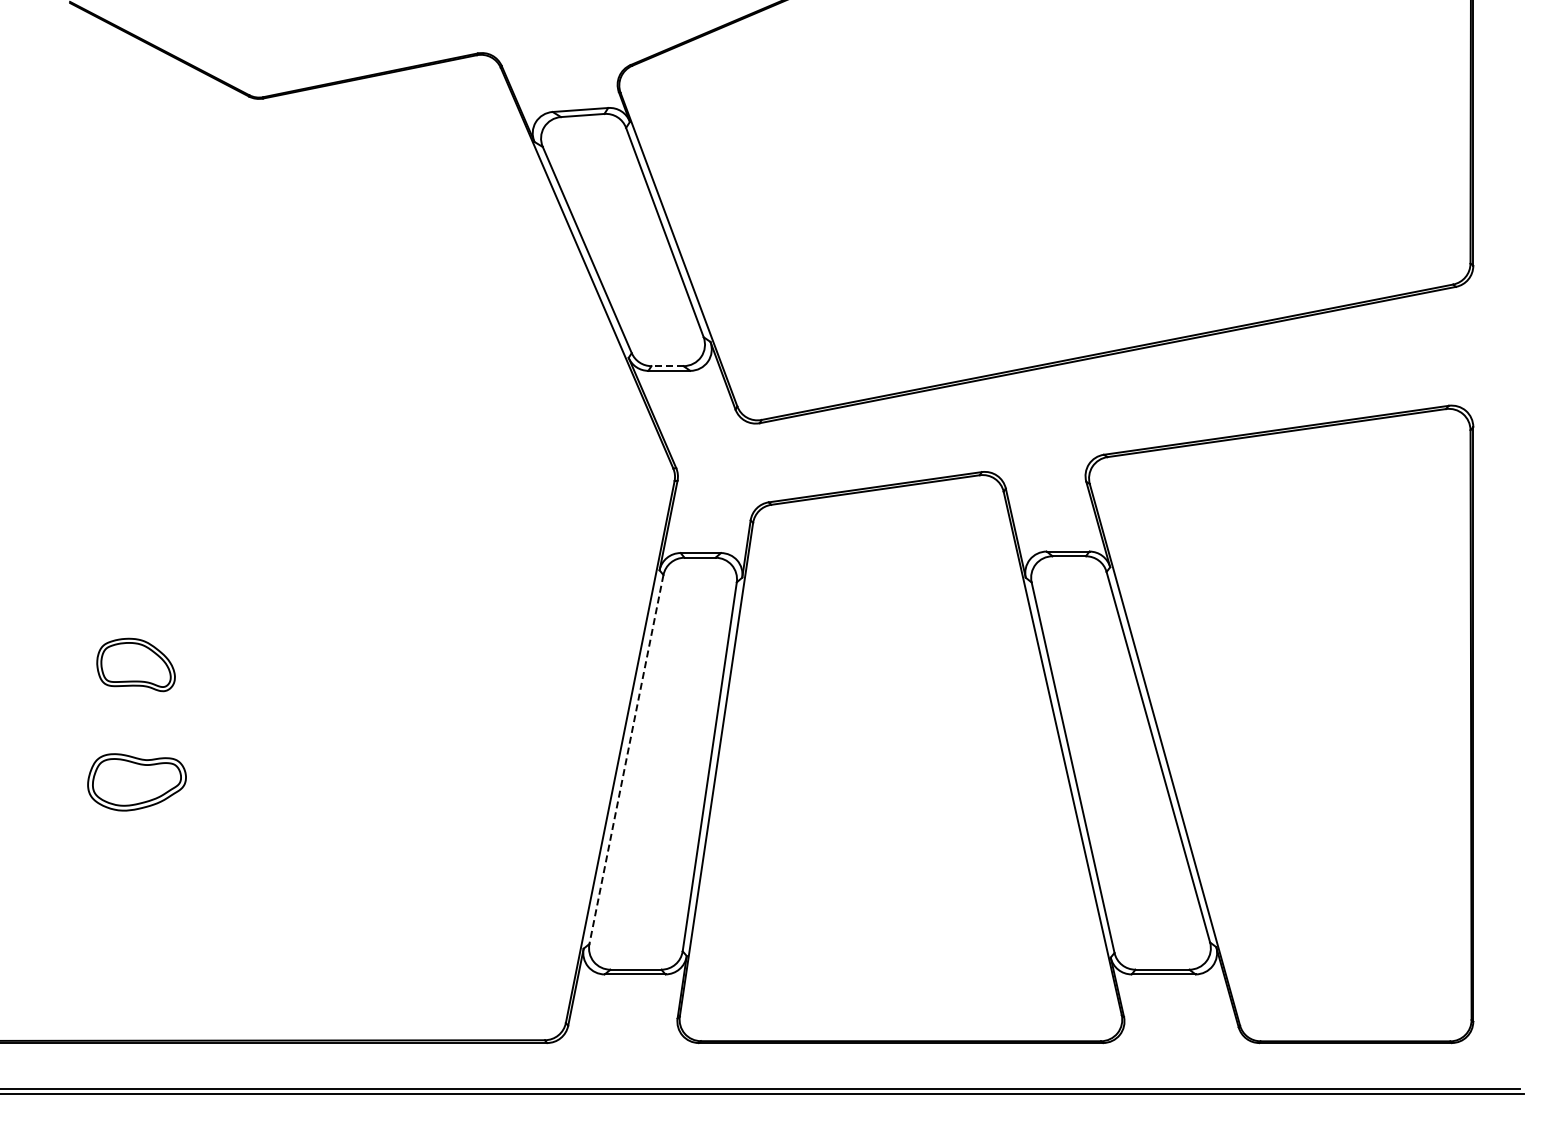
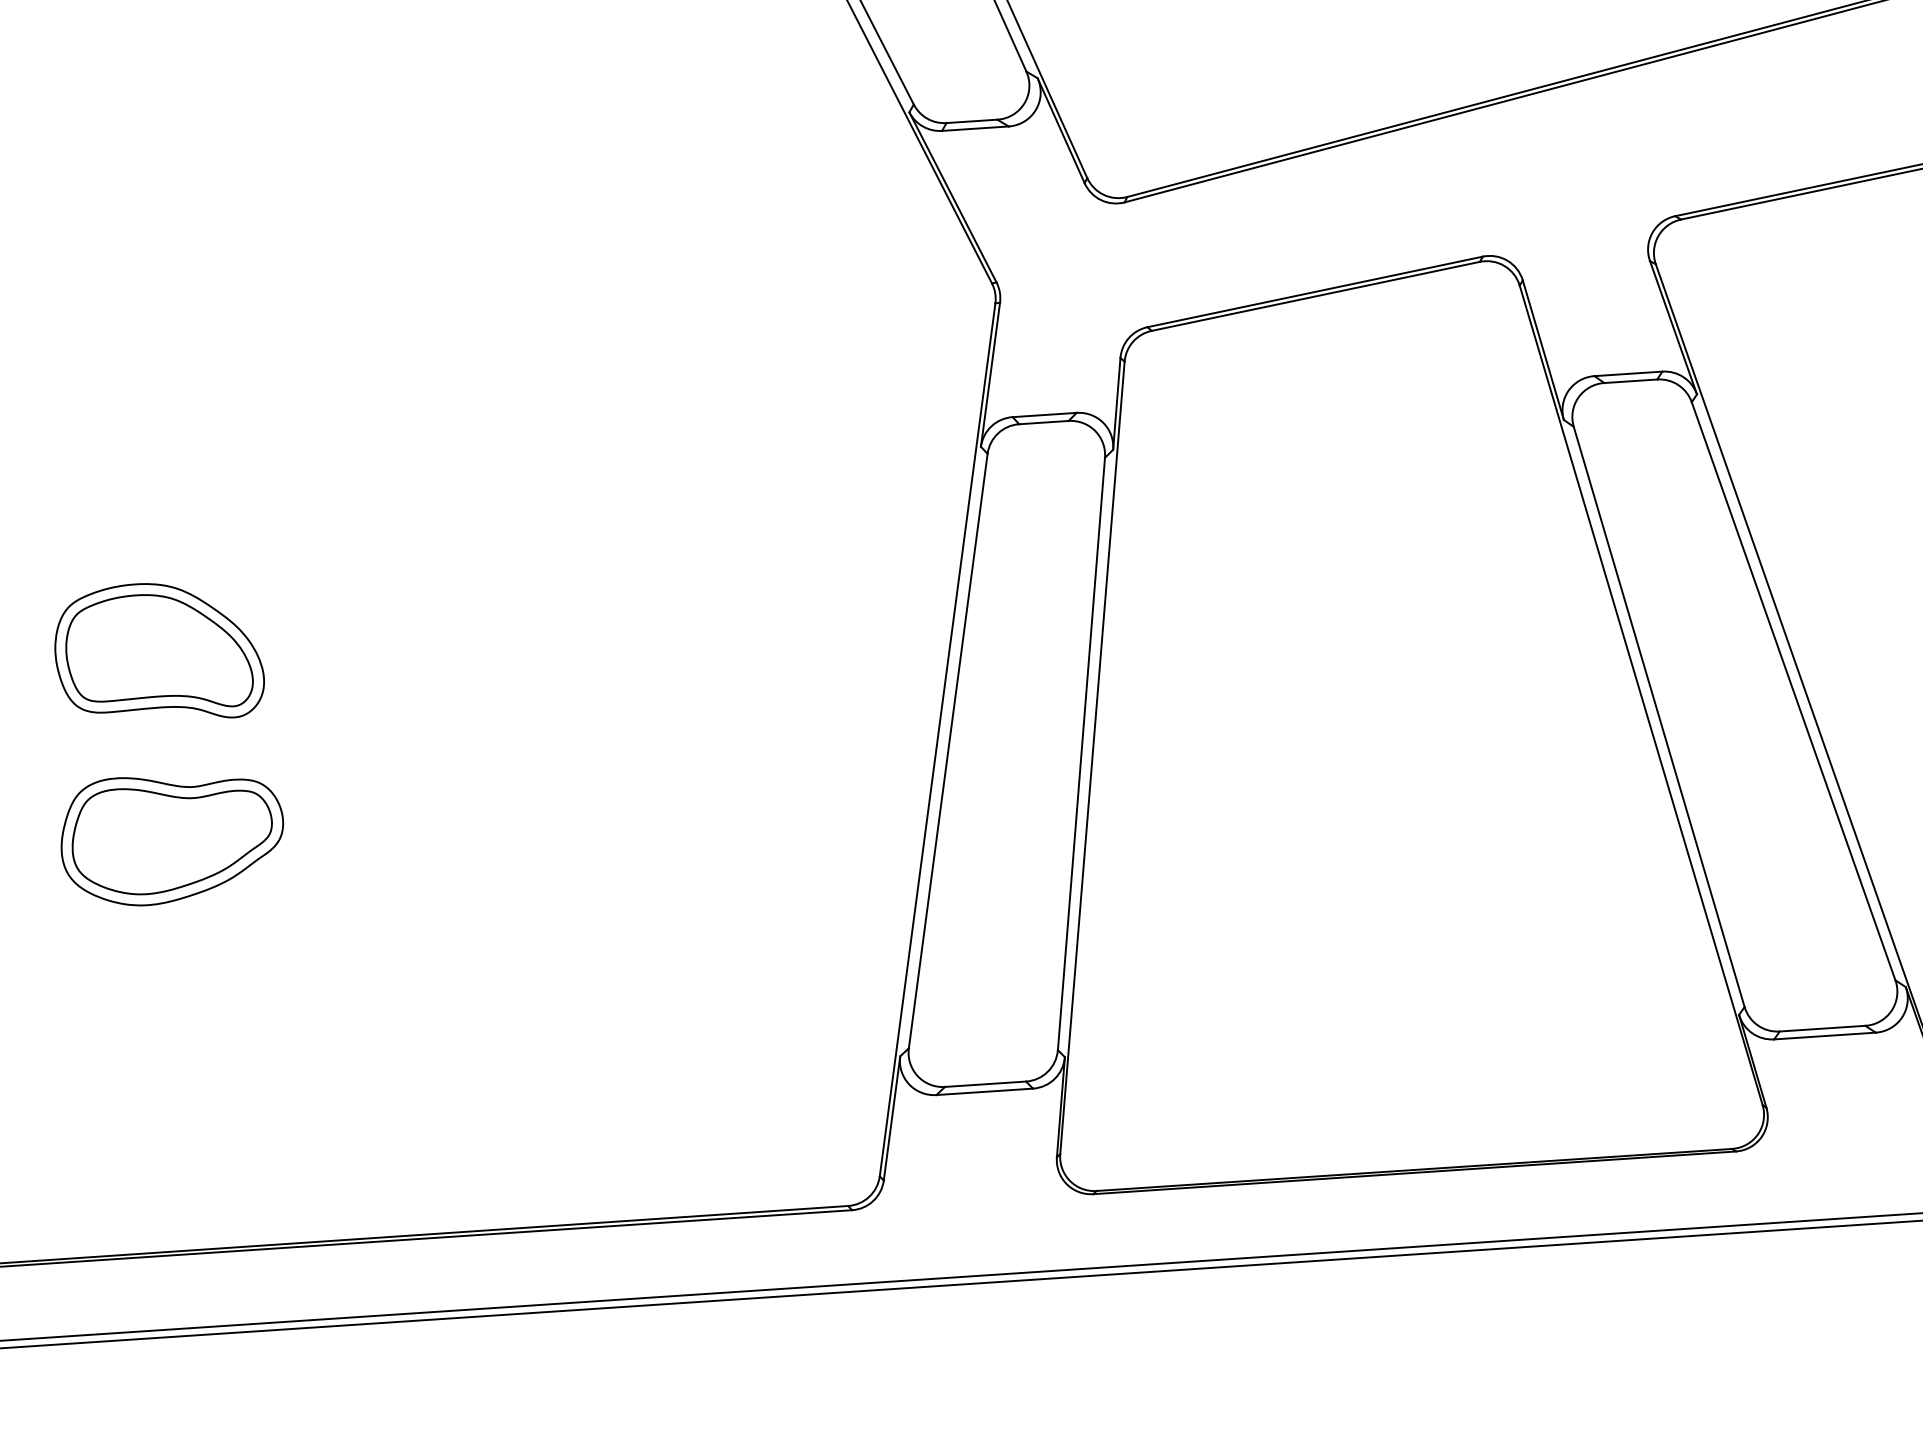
line: (667, 366) -> (971, 121), dashed -> solid
part: (135, 664) -> (157, 651), size x1.67
line: (626, 760) -> (948, 752), dashed -> solid
part: (136, 782) -> (171, 839), size x1.43

